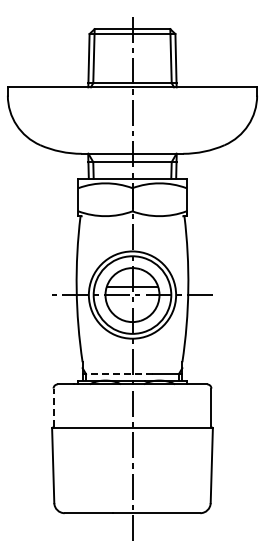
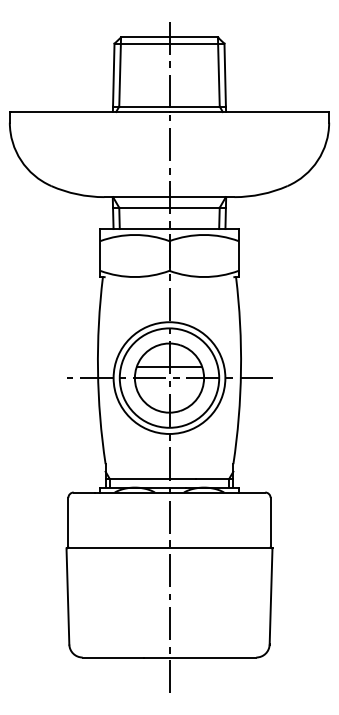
line: (119, 374) -> (152, 479), dashed -> solid
line: (53, 407) -> (68, 522), dashed -> solid

